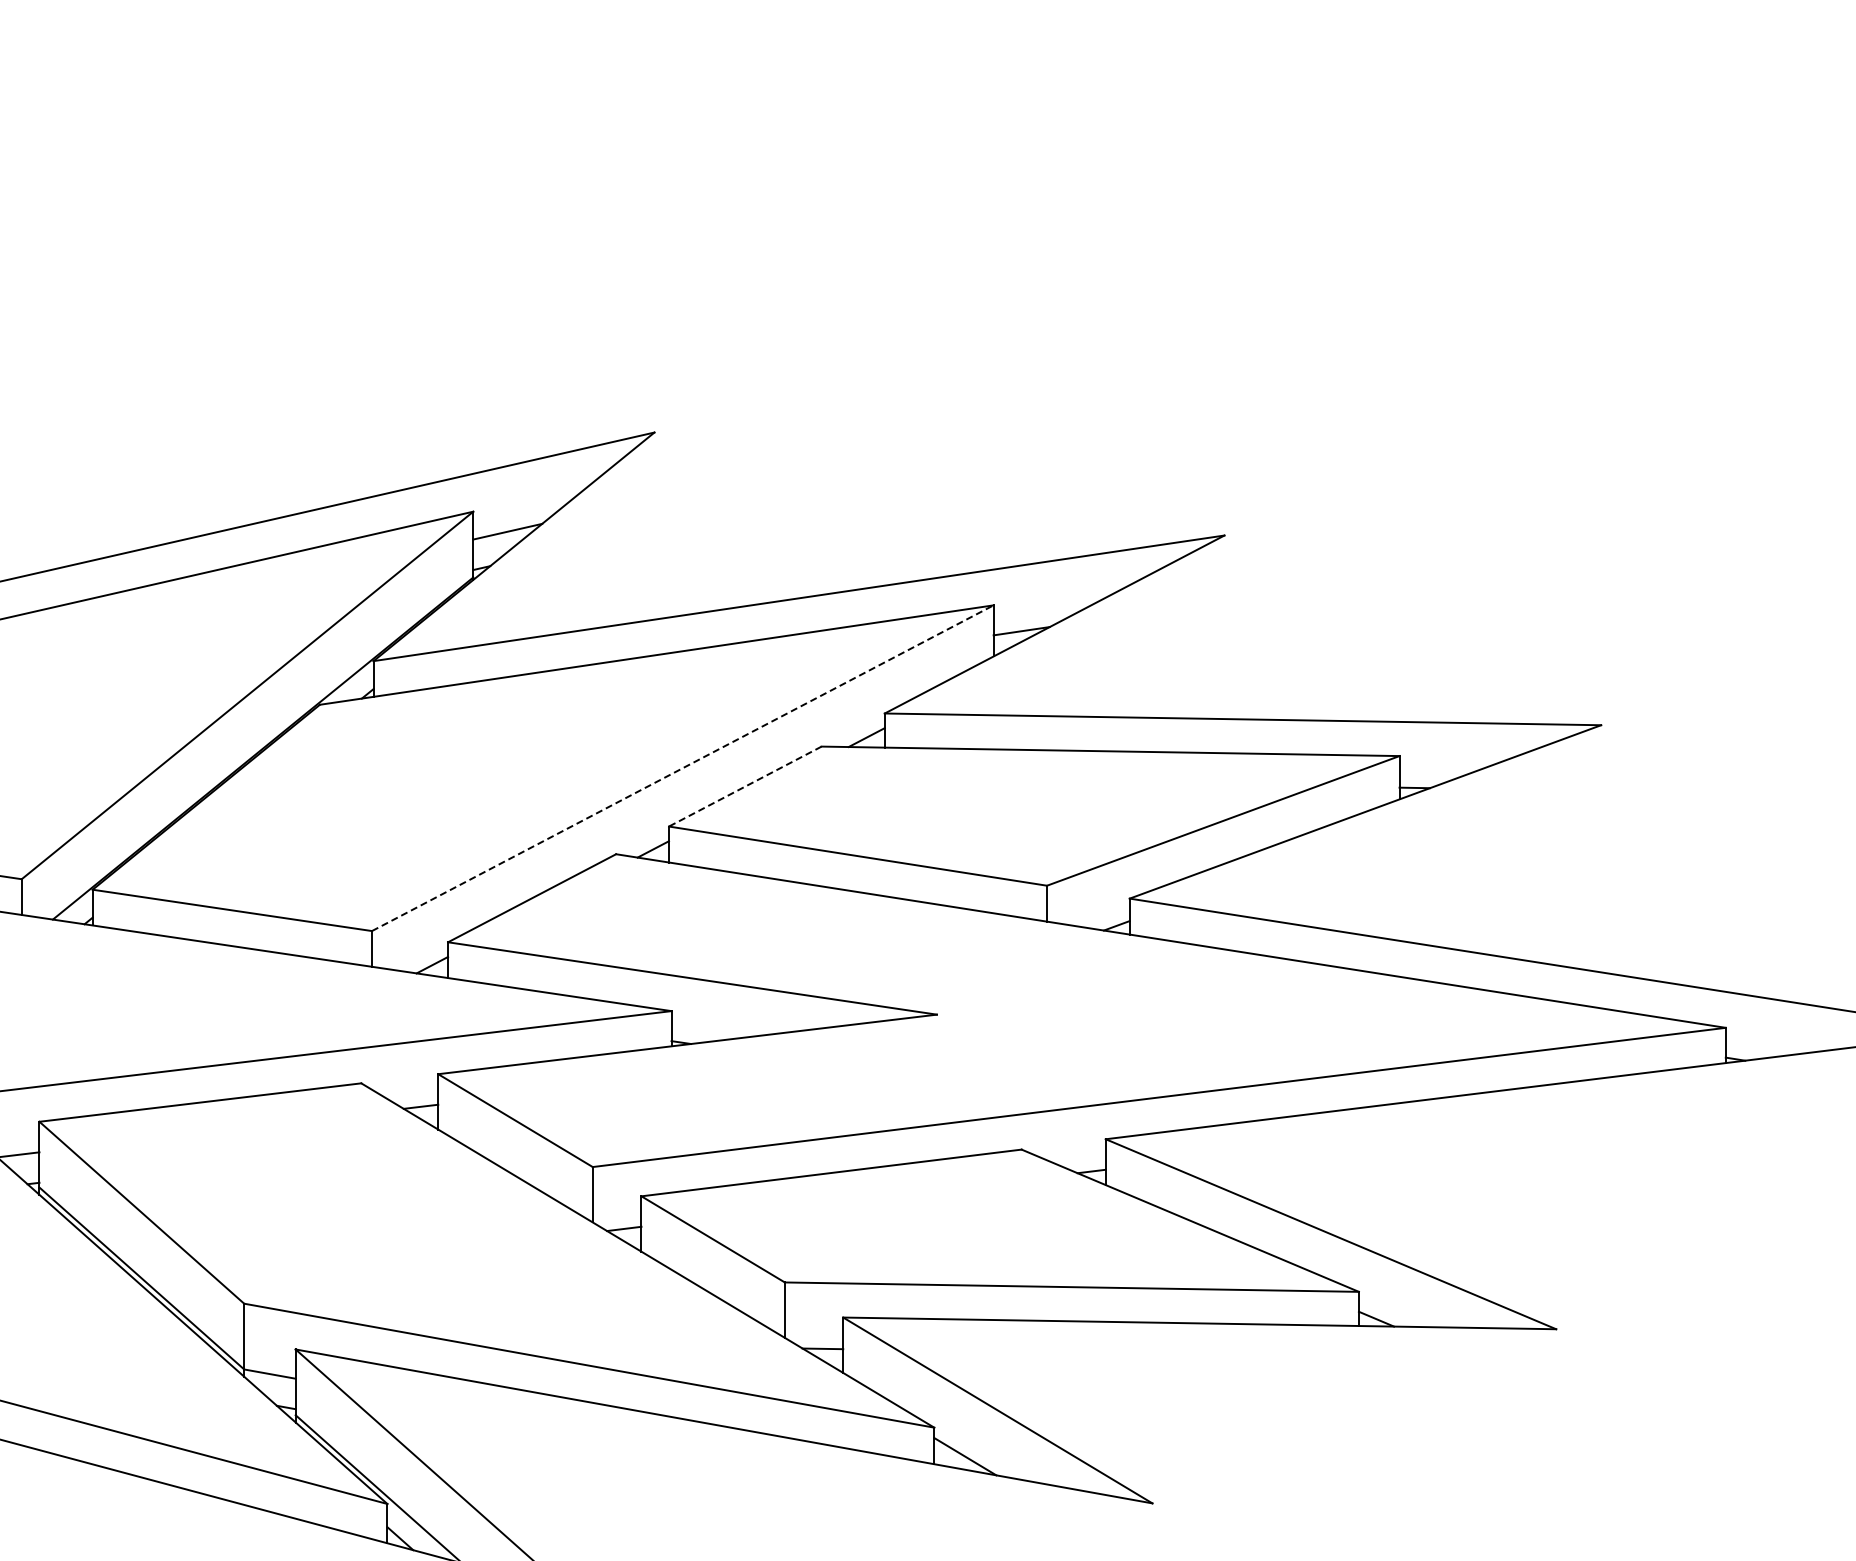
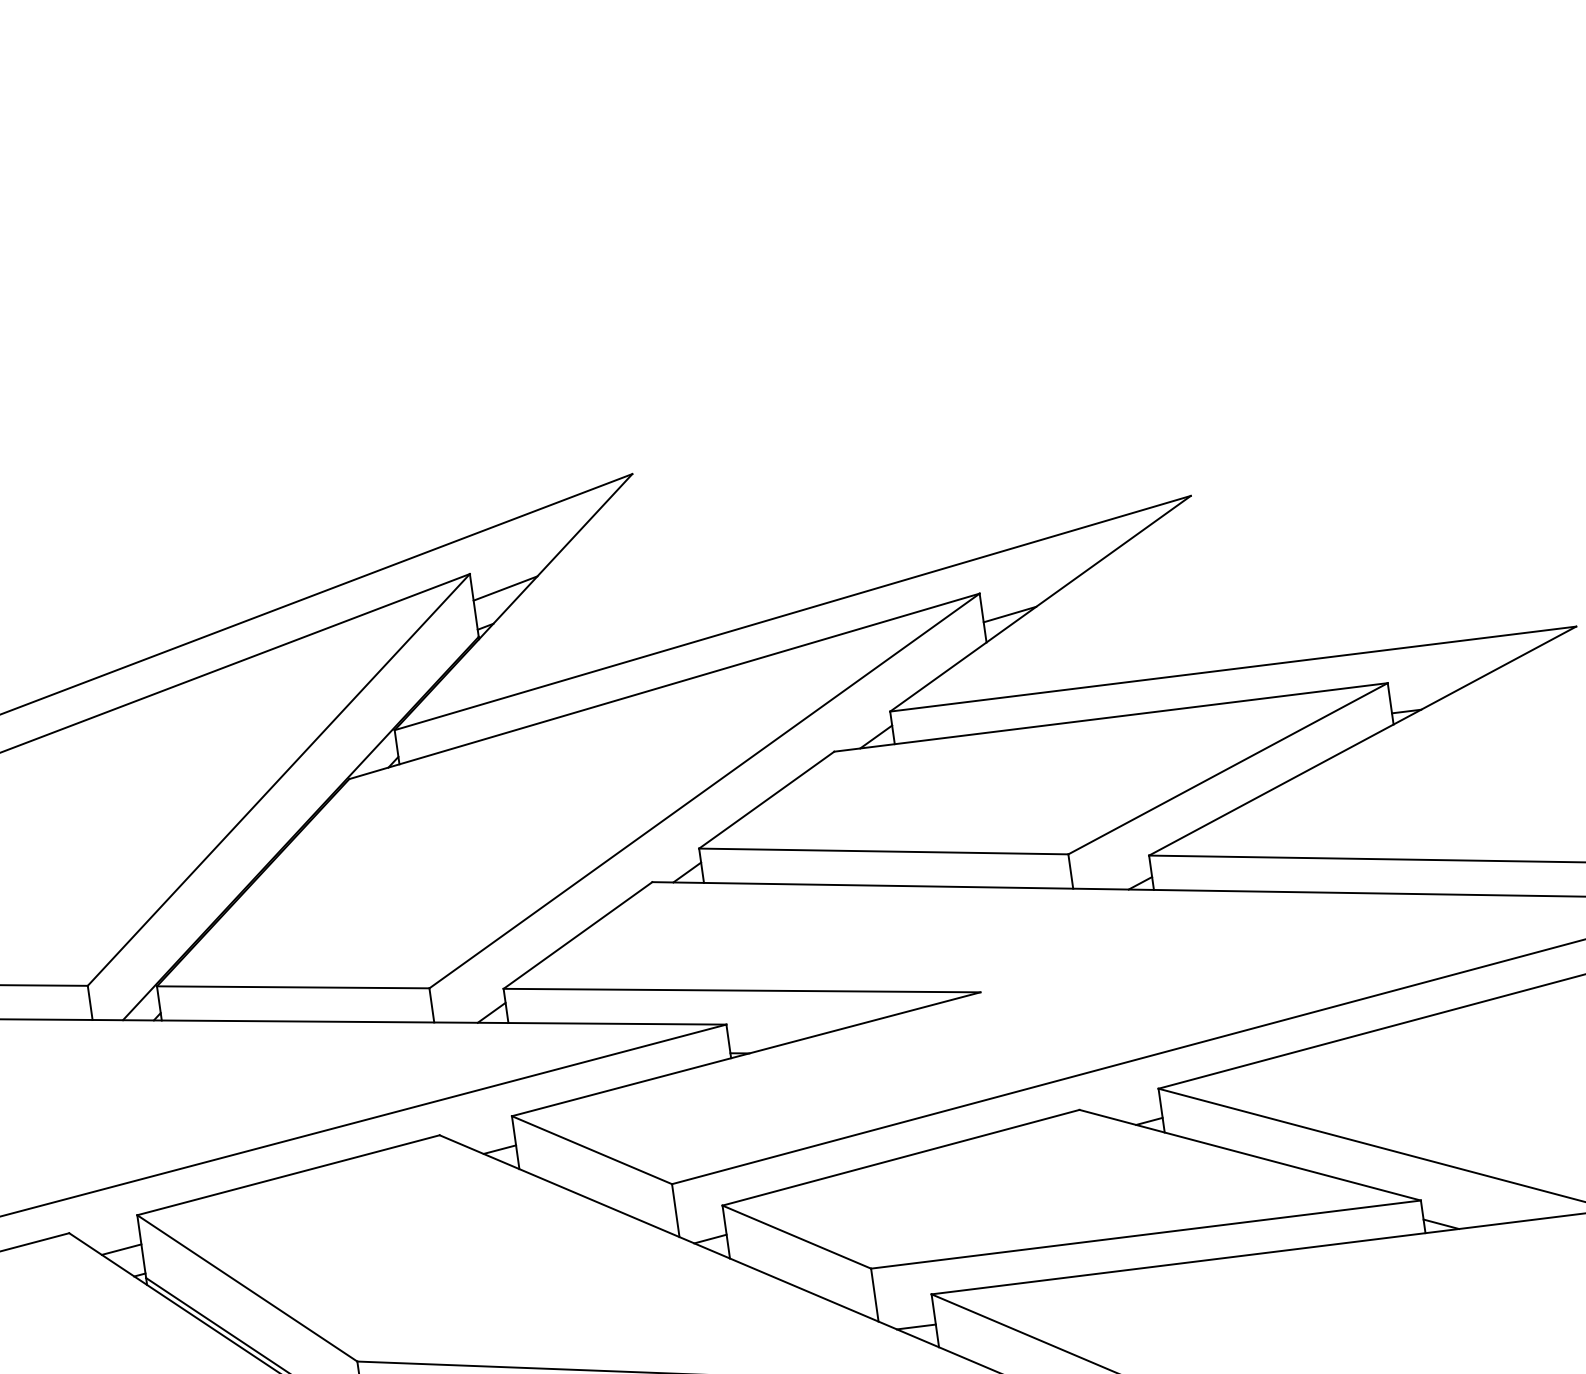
line: (682, 768) -> (704, 791), dashed -> solid
line: (744, 786) -> (765, 800), dashed -> solid

